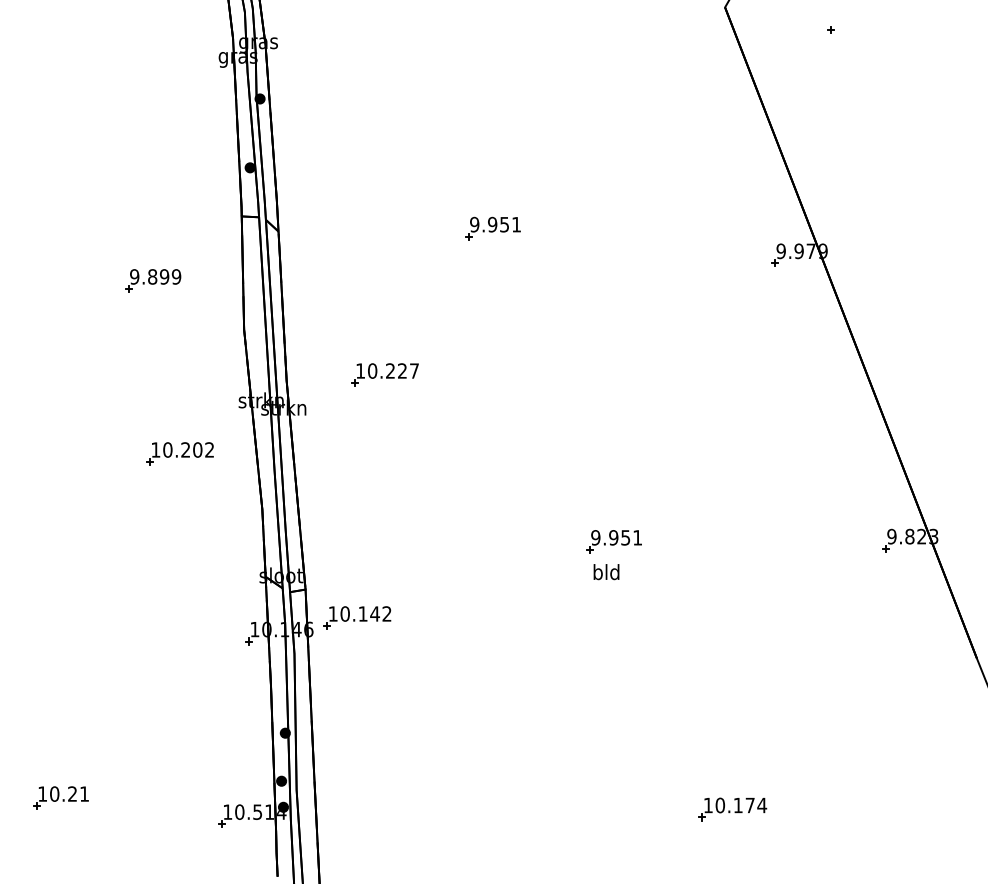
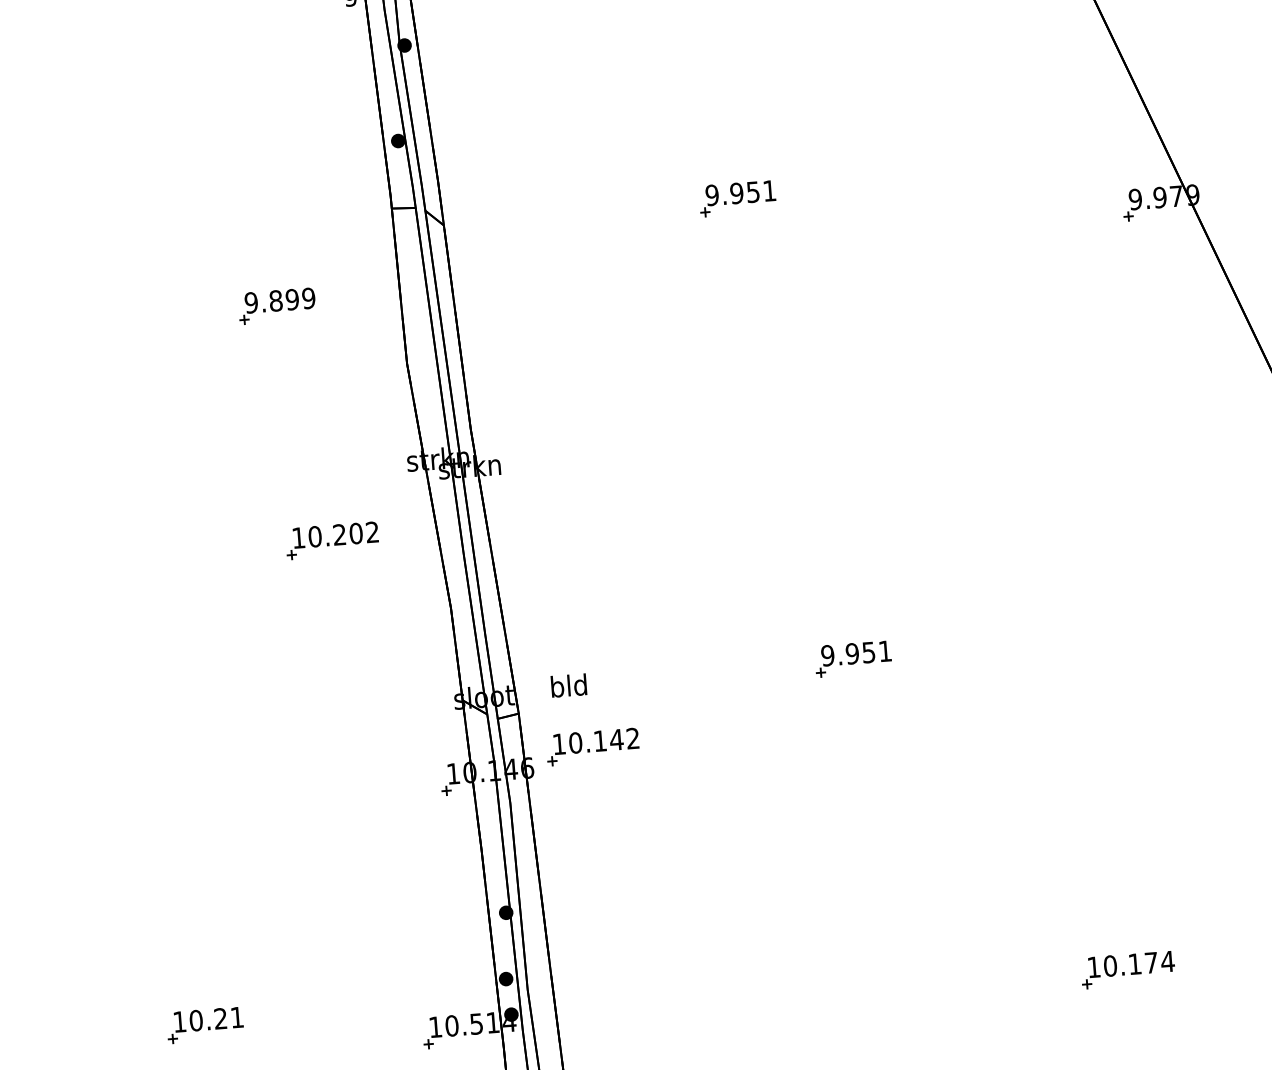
part: (384, 374) -> (604, 410), removed
part: (613, 541) -> (852, 658), moved
text: (606, 572) -> (568, 686), moved

